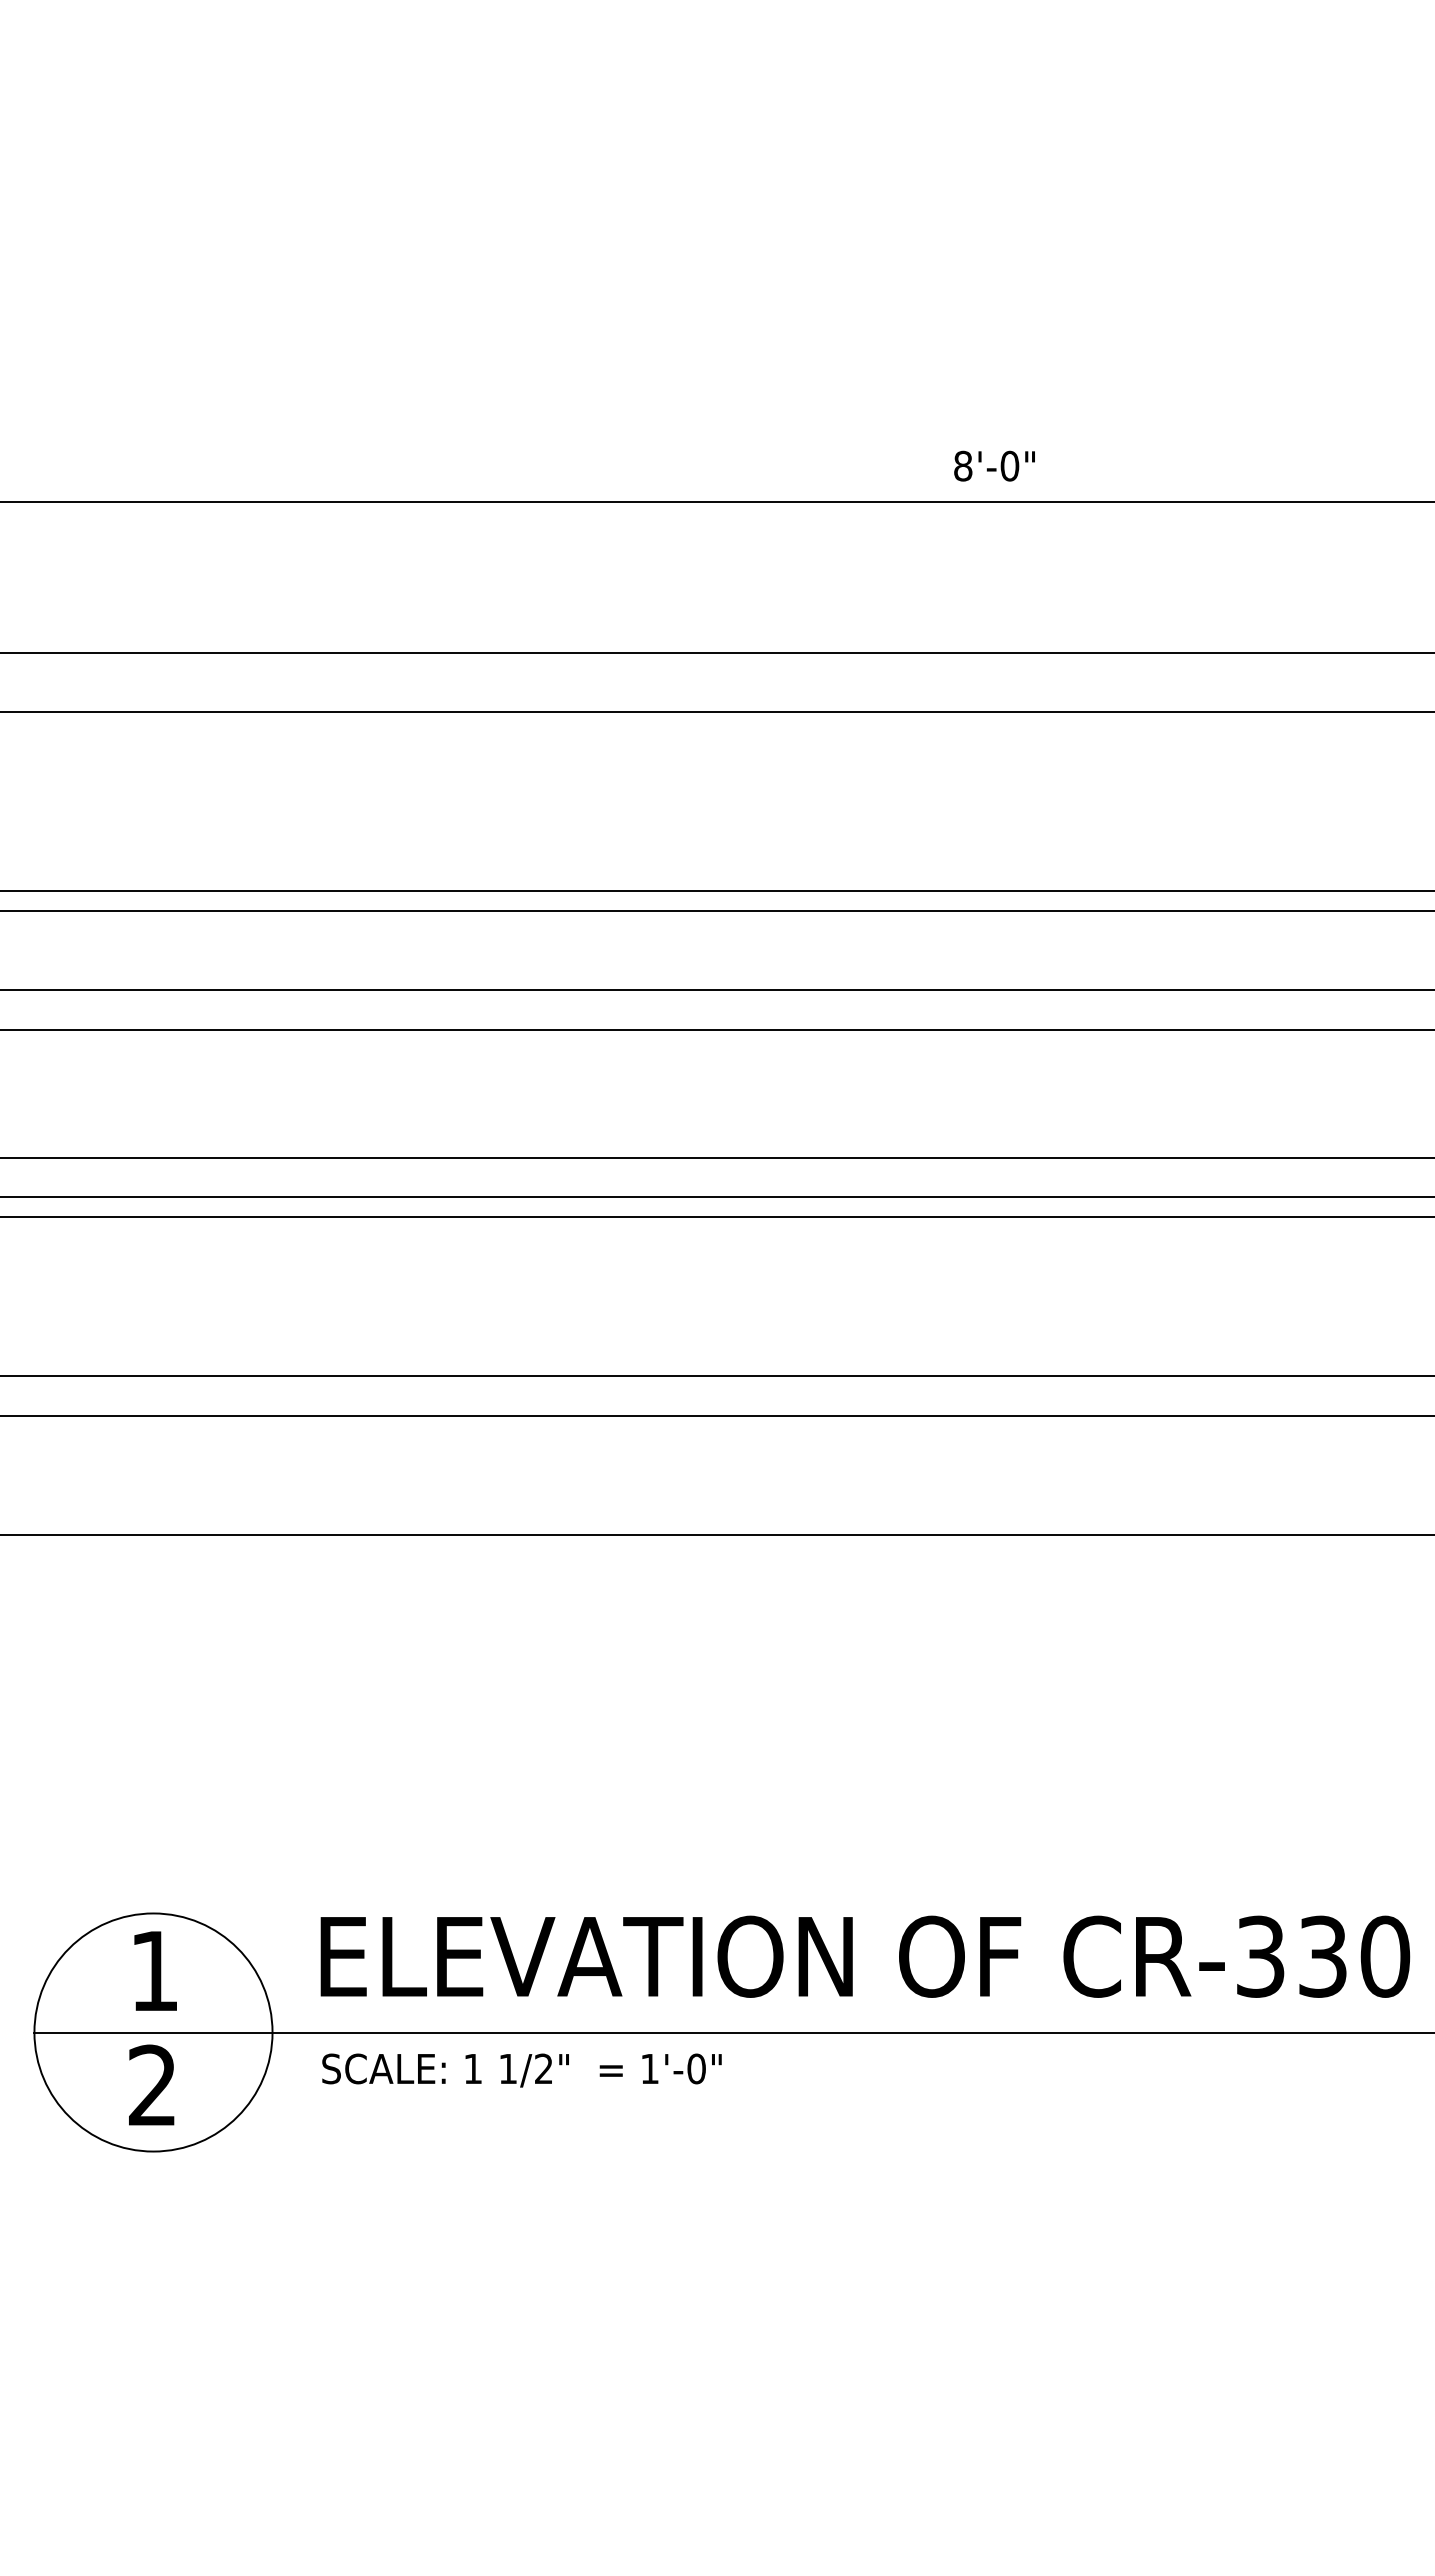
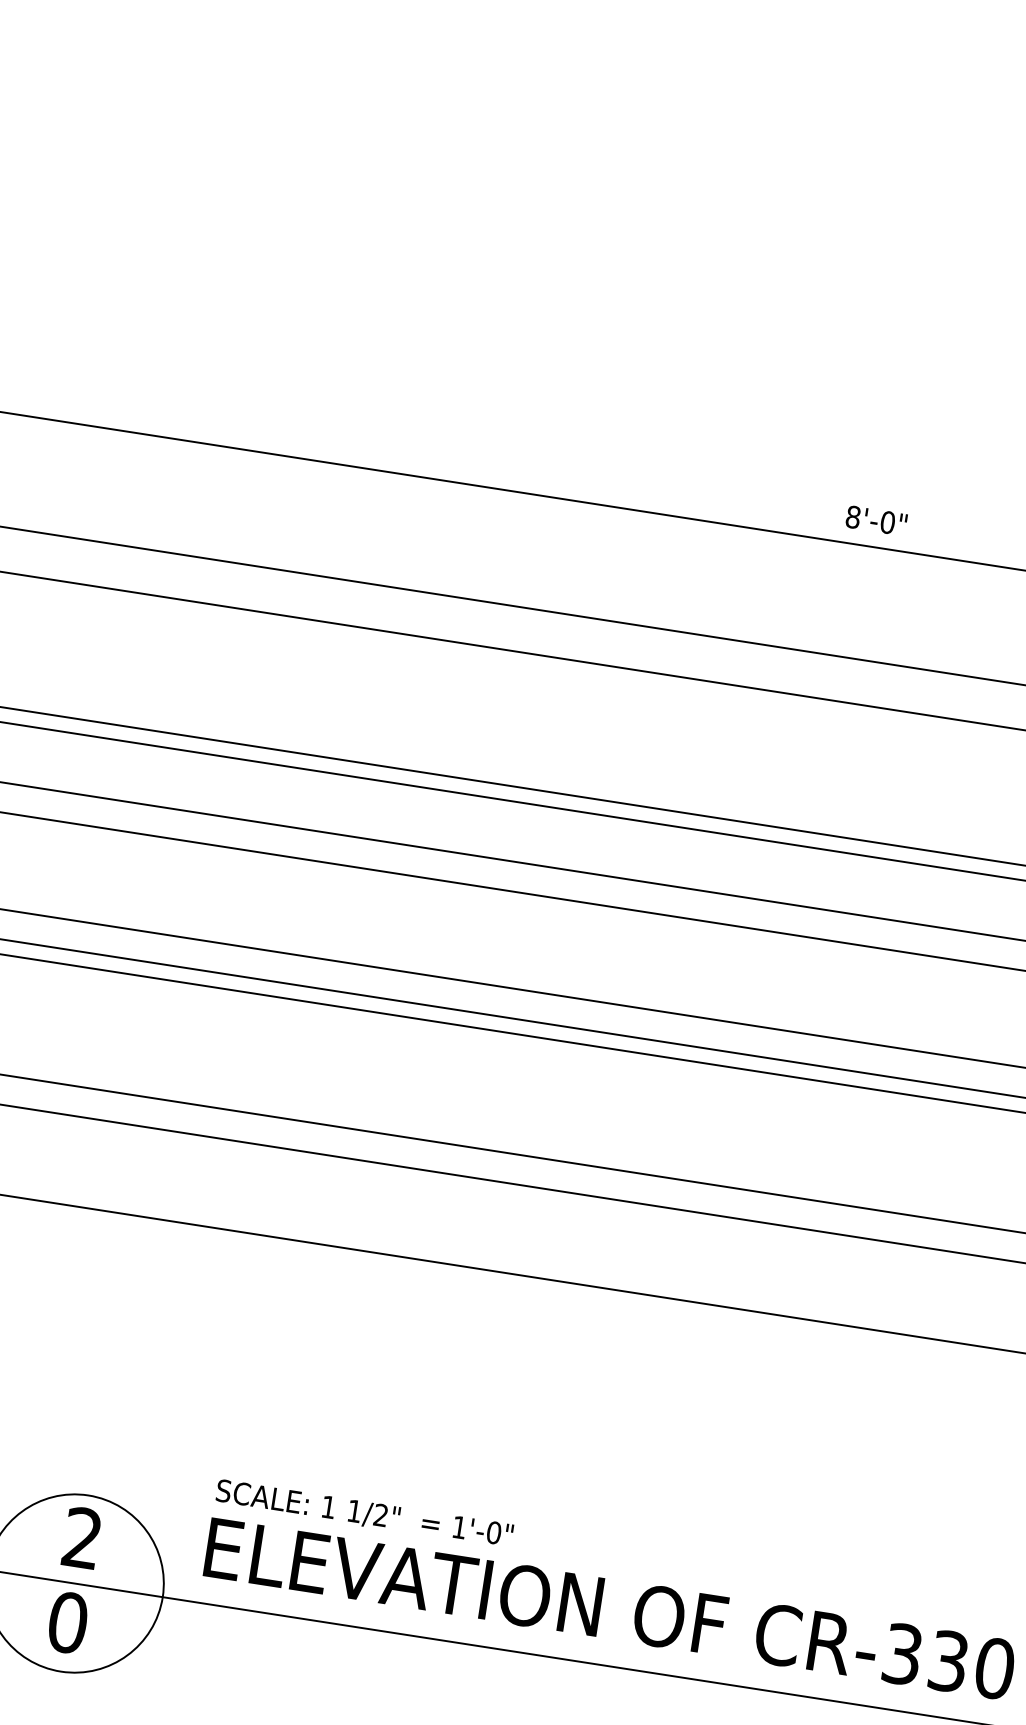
text: (153, 1970) -> (81, 1537), 1 -> 2
text: (521, 2070) -> (364, 1513), moved
text: (152, 2085) -> (67, 1622), 2 -> 0

